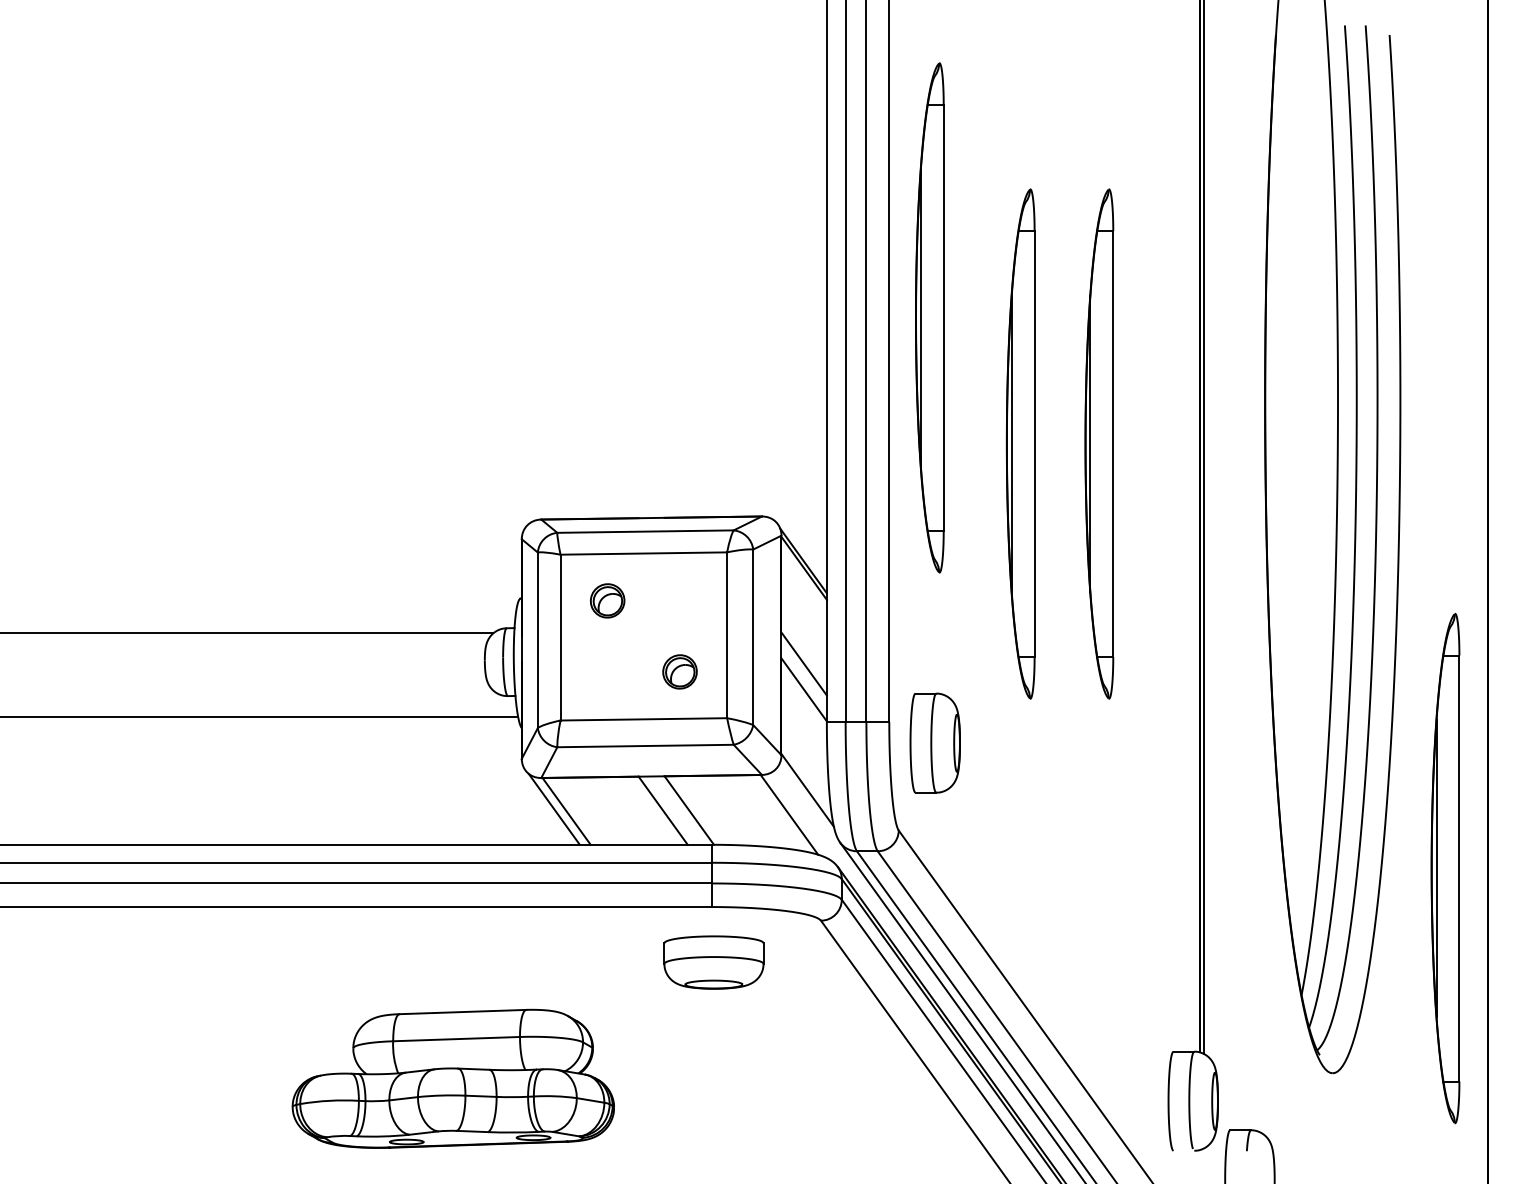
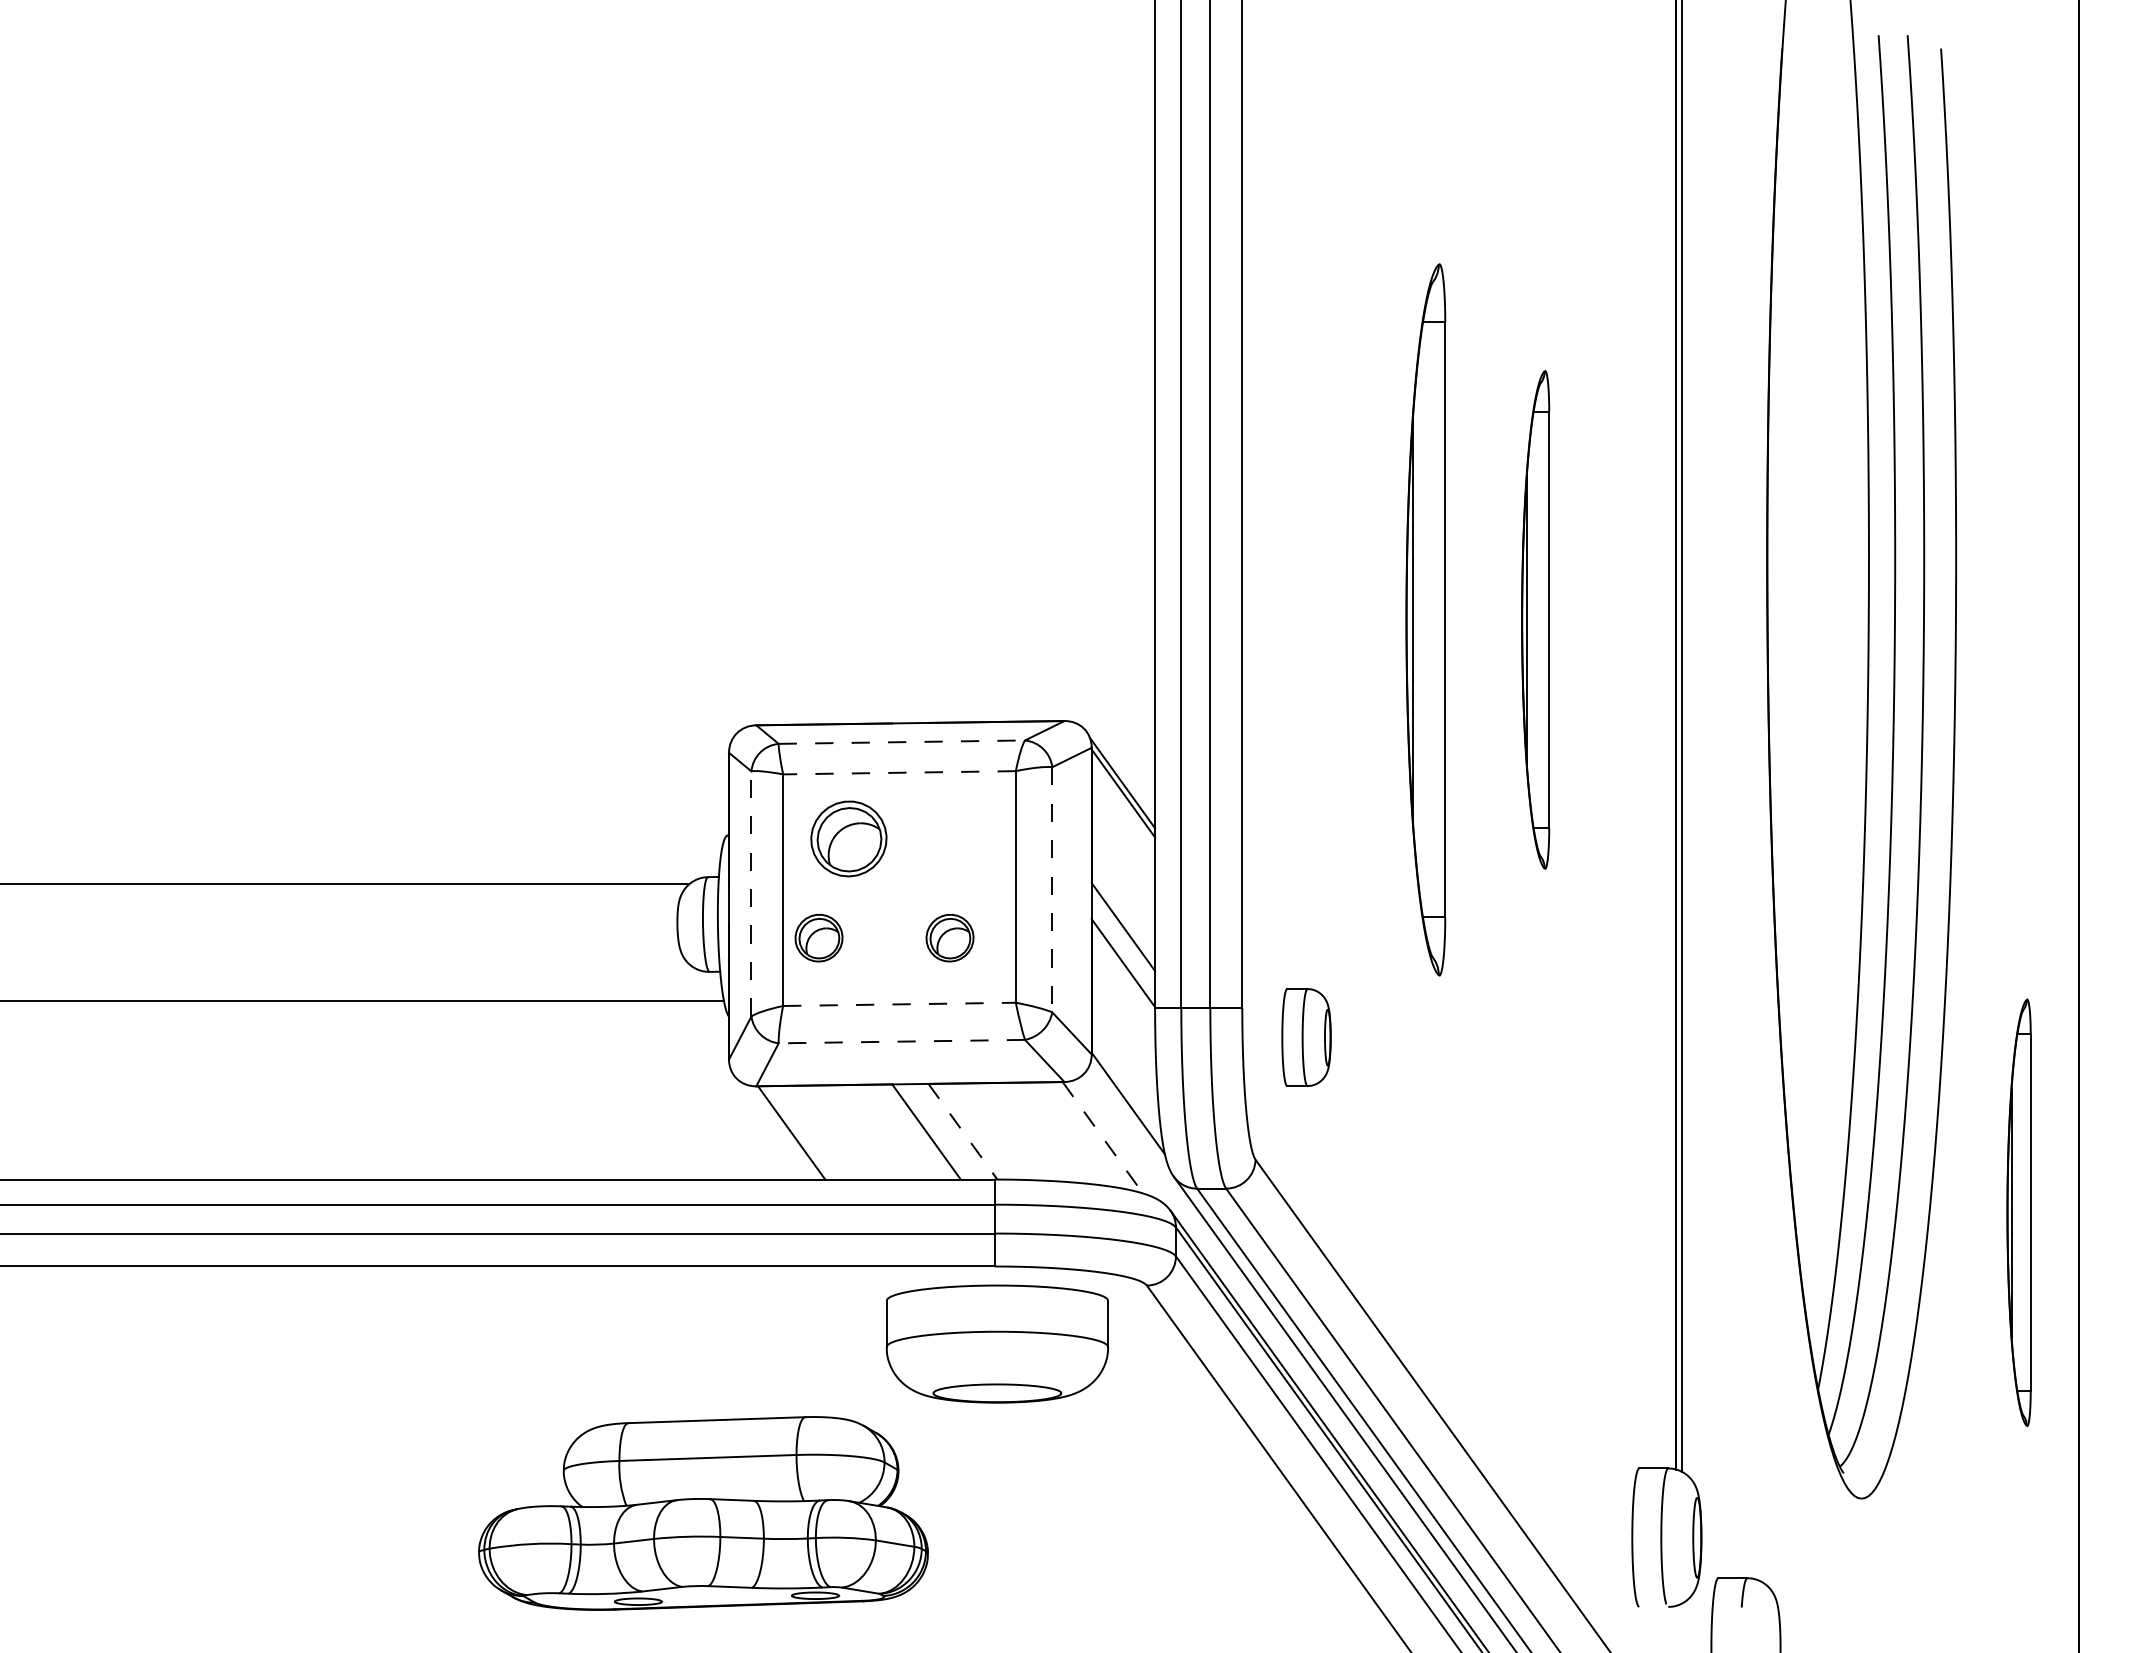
part: (929, 317) -> (1298, 443), removed
part: (1099, 443) -> (1535, 619), size x0.7
line: (645, 531) -> (902, 742), solid -> dashed
line: (643, 553) -> (899, 772), solid -> dashed
part: (607, 600) -> (848, 838), size x1.6
line: (753, 637) -> (1052, 889), solid -> dashed
line: (537, 639) -> (751, 893), solid -> dashed
part: (585, 671) -> (818, 937), added
line: (644, 719) -> (900, 1004), solid -> dashed
part: (935, 743) -> (1306, 1037), size x0.7
line: (645, 745) -> (901, 1041), solid -> dashed
line: (554, 808) -> (774, 1129), removed
line: (688, 810) -> (962, 1131), solid -> dashed
line: (789, 814) -> (1102, 1137), solid -> dashed
part: (1445, 868) -> (2018, 1212), size x0.6
part: (714, 962) -> (997, 1343), size x1.6
part: (453, 1078) -> (703, 1513), moved

